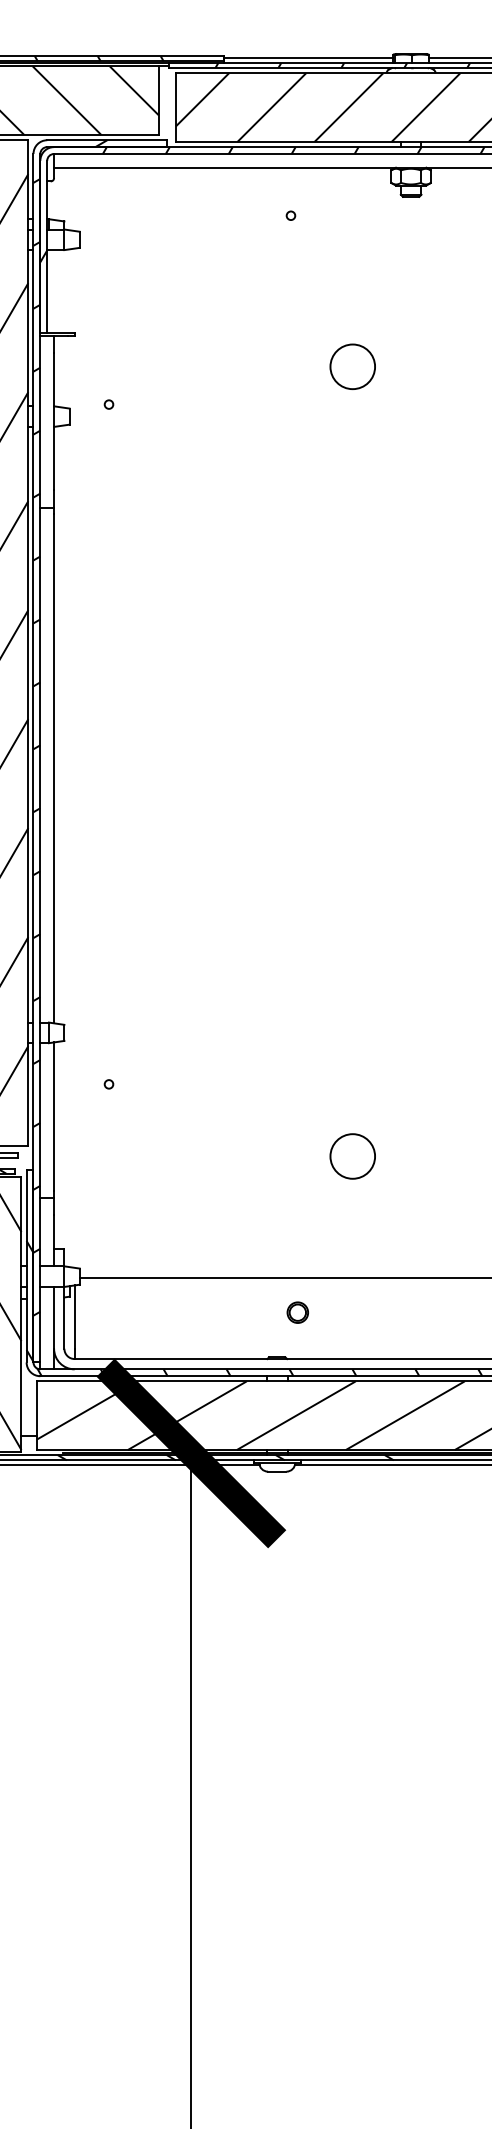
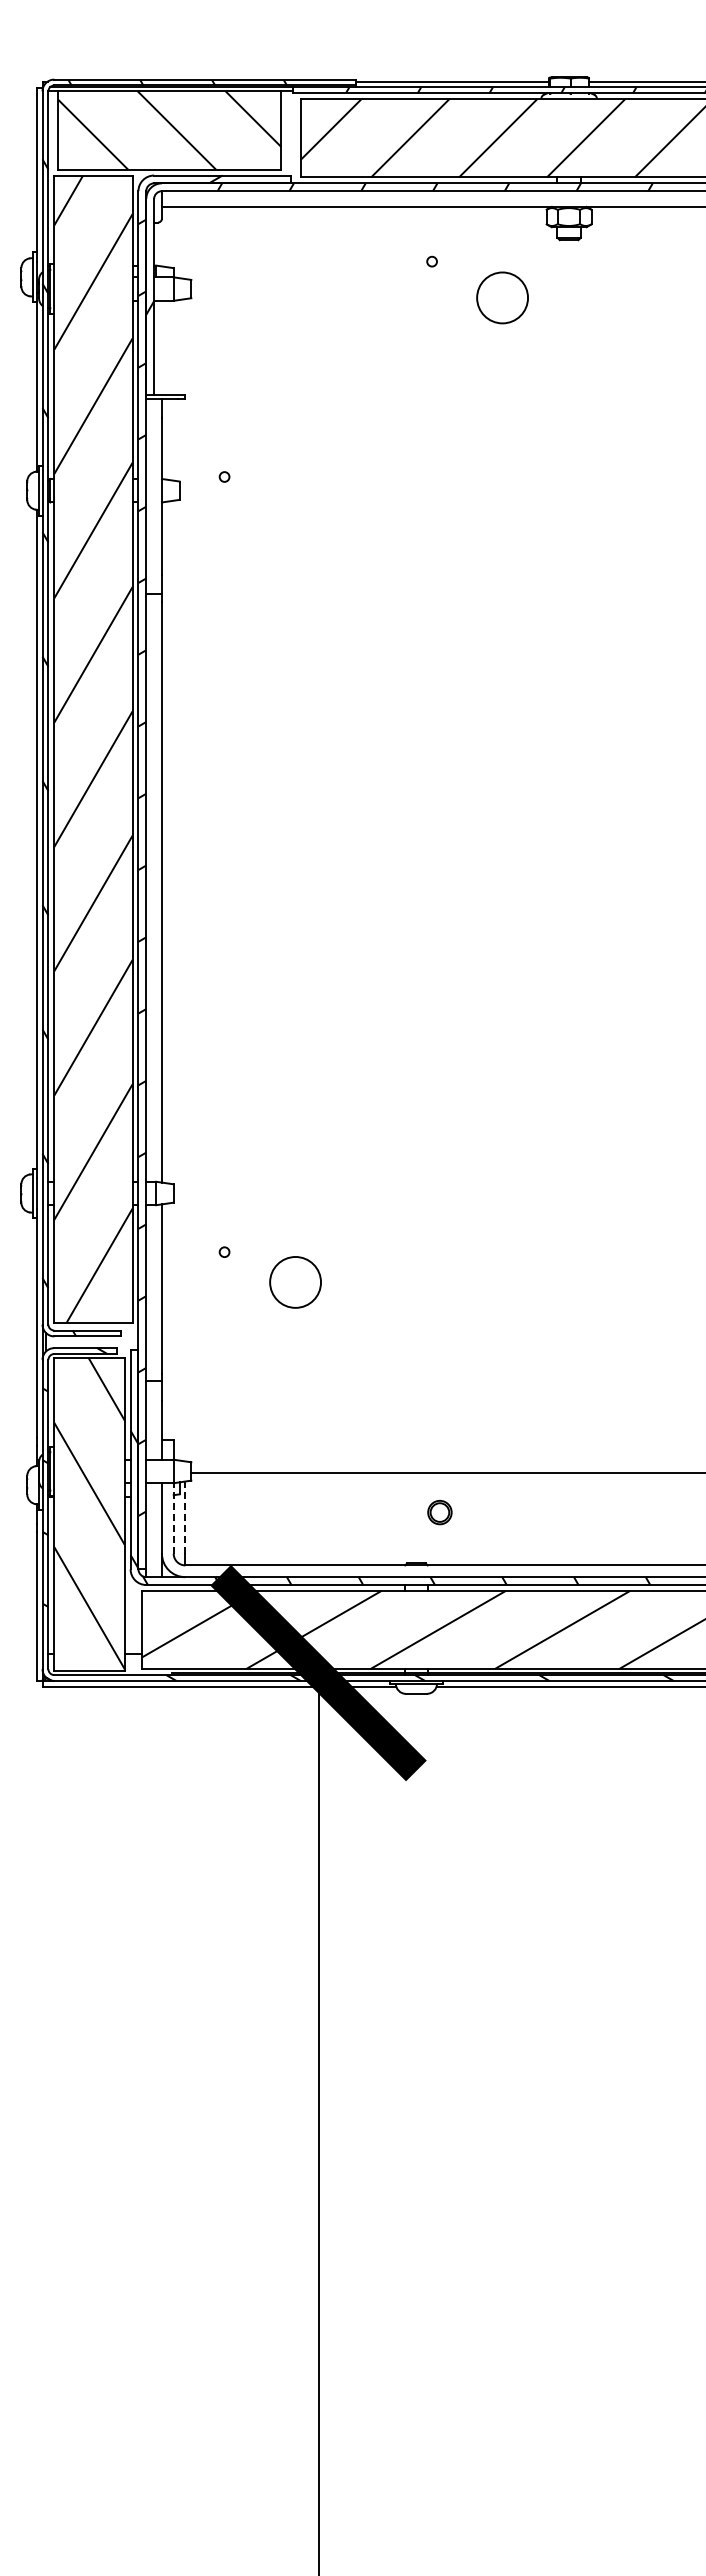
circle: (352, 366) -> (502, 297), moved
circle: (352, 1156) -> (295, 1282), moved
line: (64, 1317) -> (173, 1517), solid -> dashed
line: (74, 1317) -> (185, 1517), solid -> dashed

